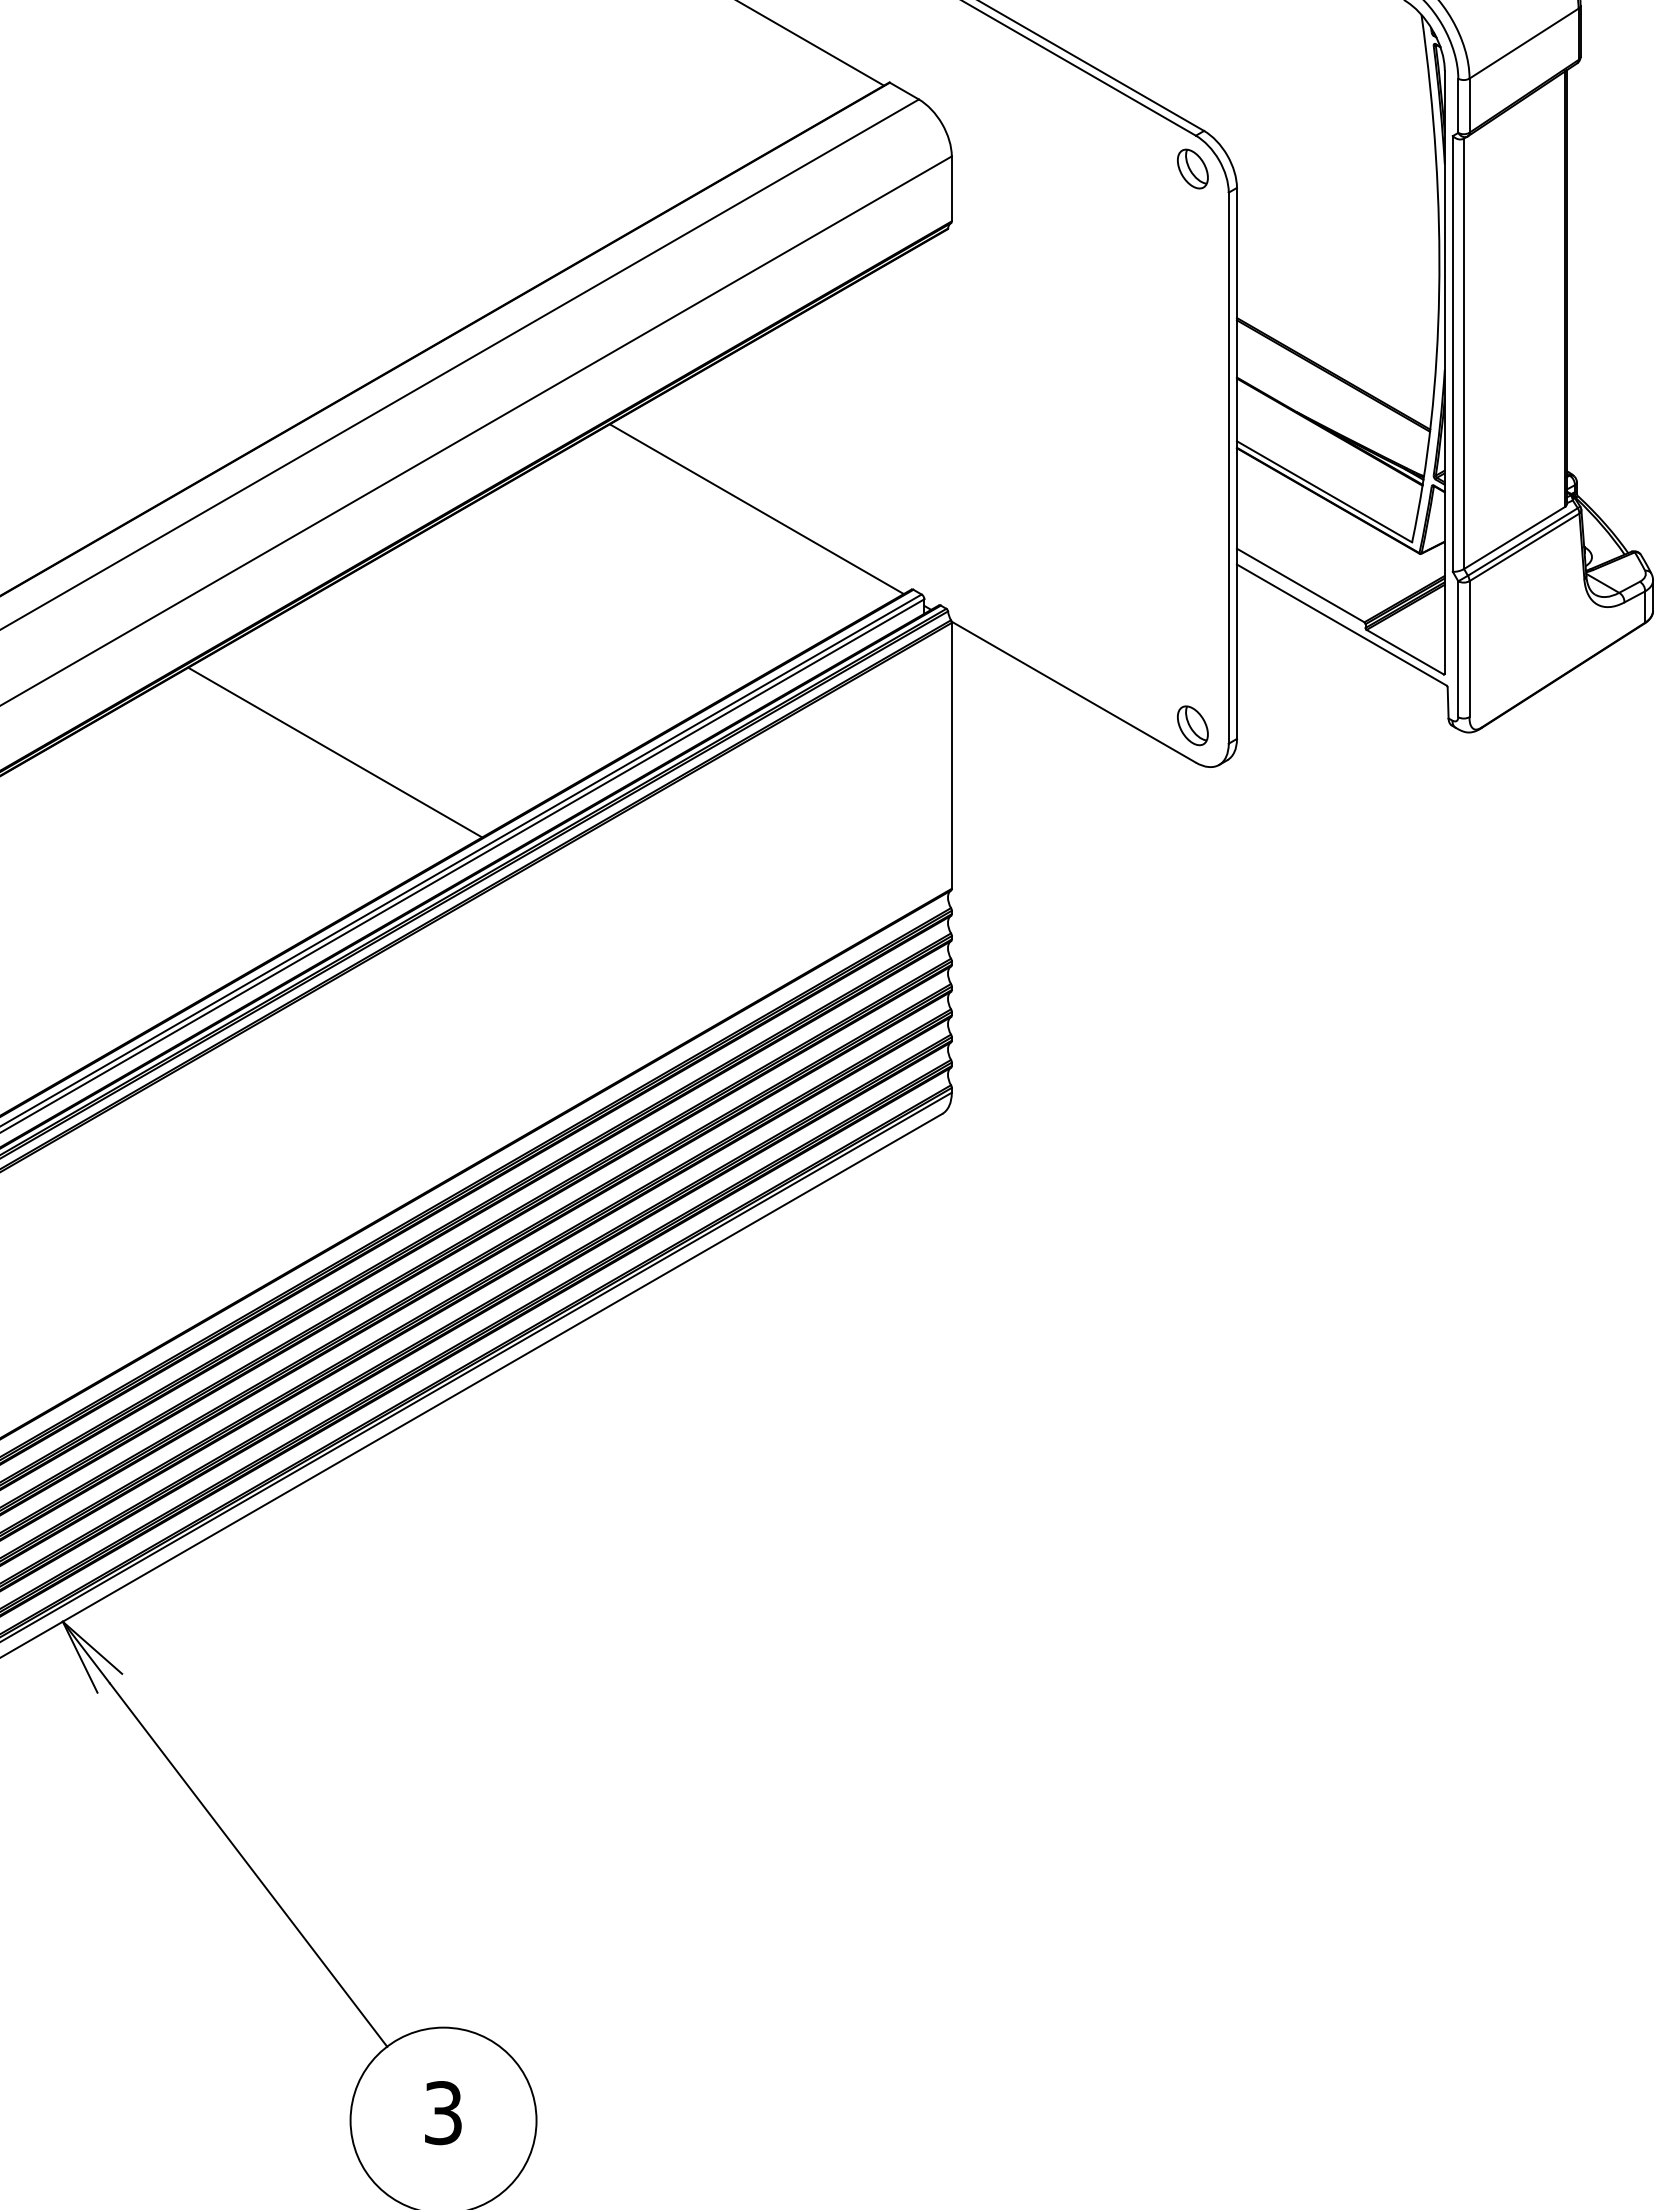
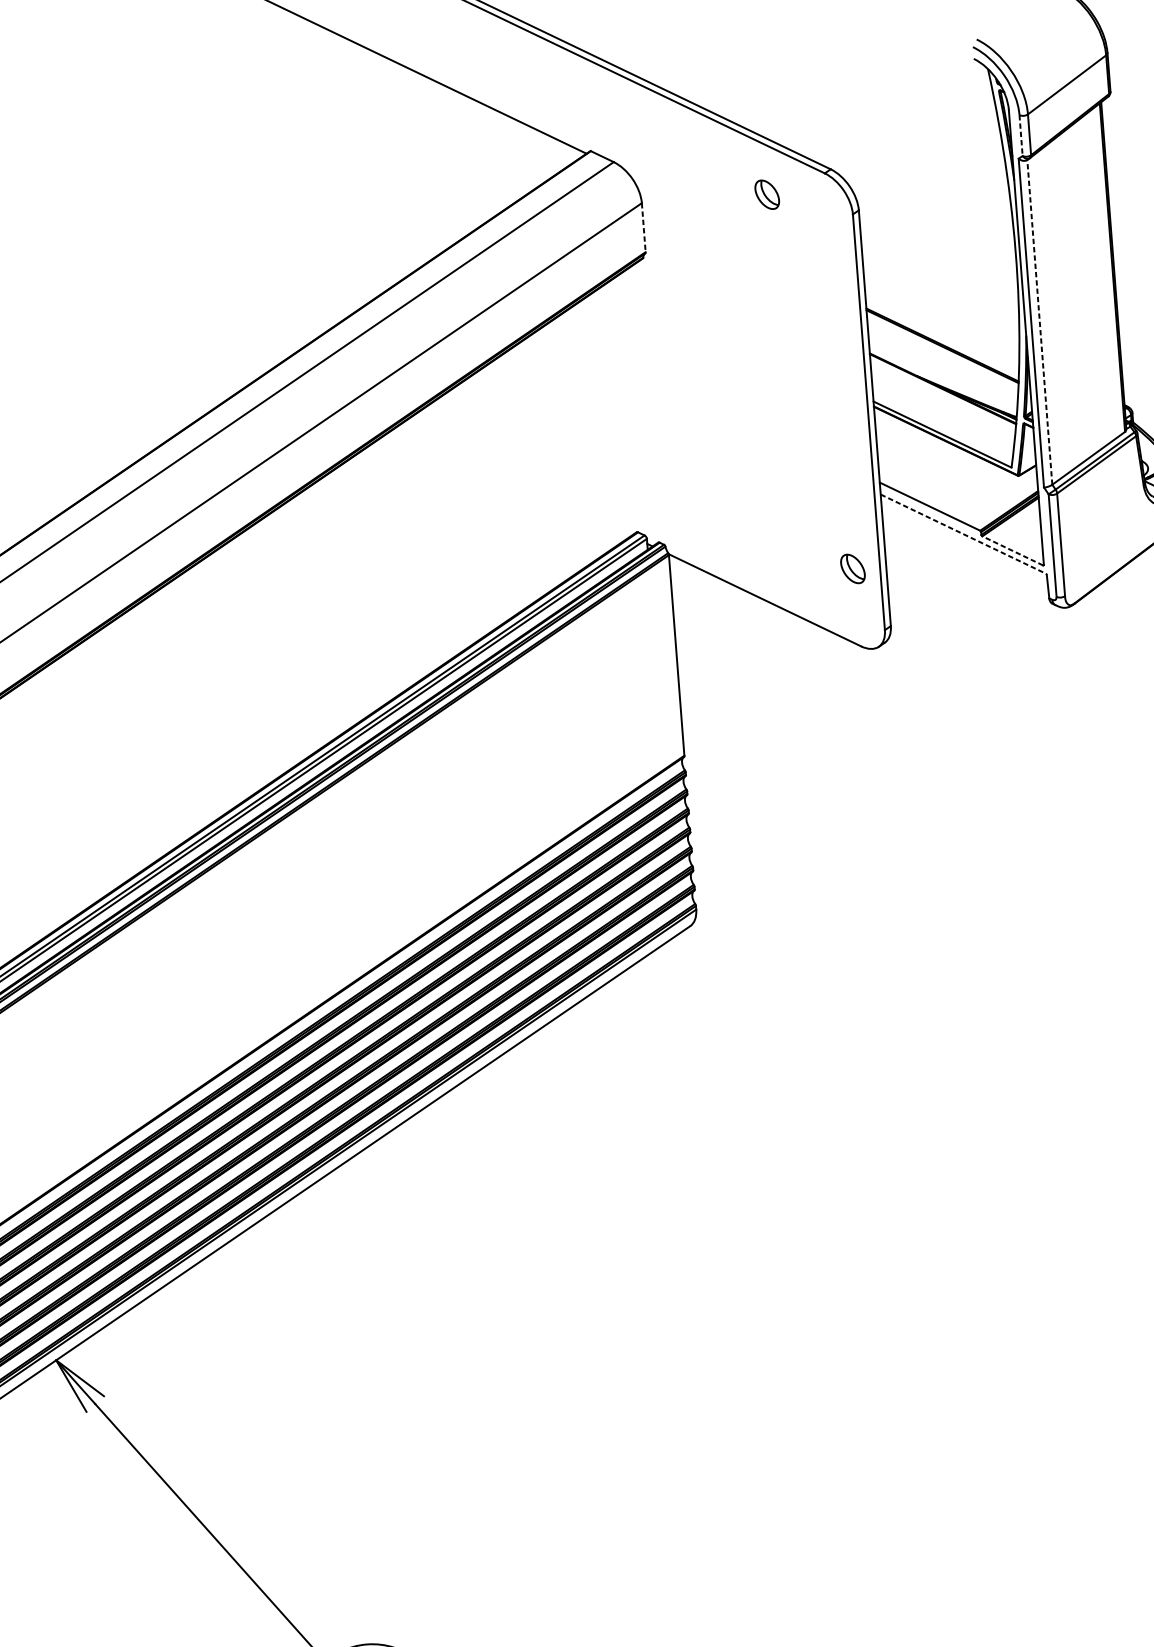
line: (1458, 106) -> (1021, 136), solid -> dashed
part: (1192, 168) -> (766, 194), moved
line: (951, 189) -> (643, 228), solid -> dashed
line: (1464, 353) -> (1040, 322), solid -> dashed
line: (756, 509) -> (515, 480), removed
line: (1341, 625) -> (963, 534), solid -> dashed
line: (1404, 651) -> (1012, 550), solid -> dashed
part: (1192, 725) -> (852, 568), moved
line: (335, 752) -> (211, 688), removed

